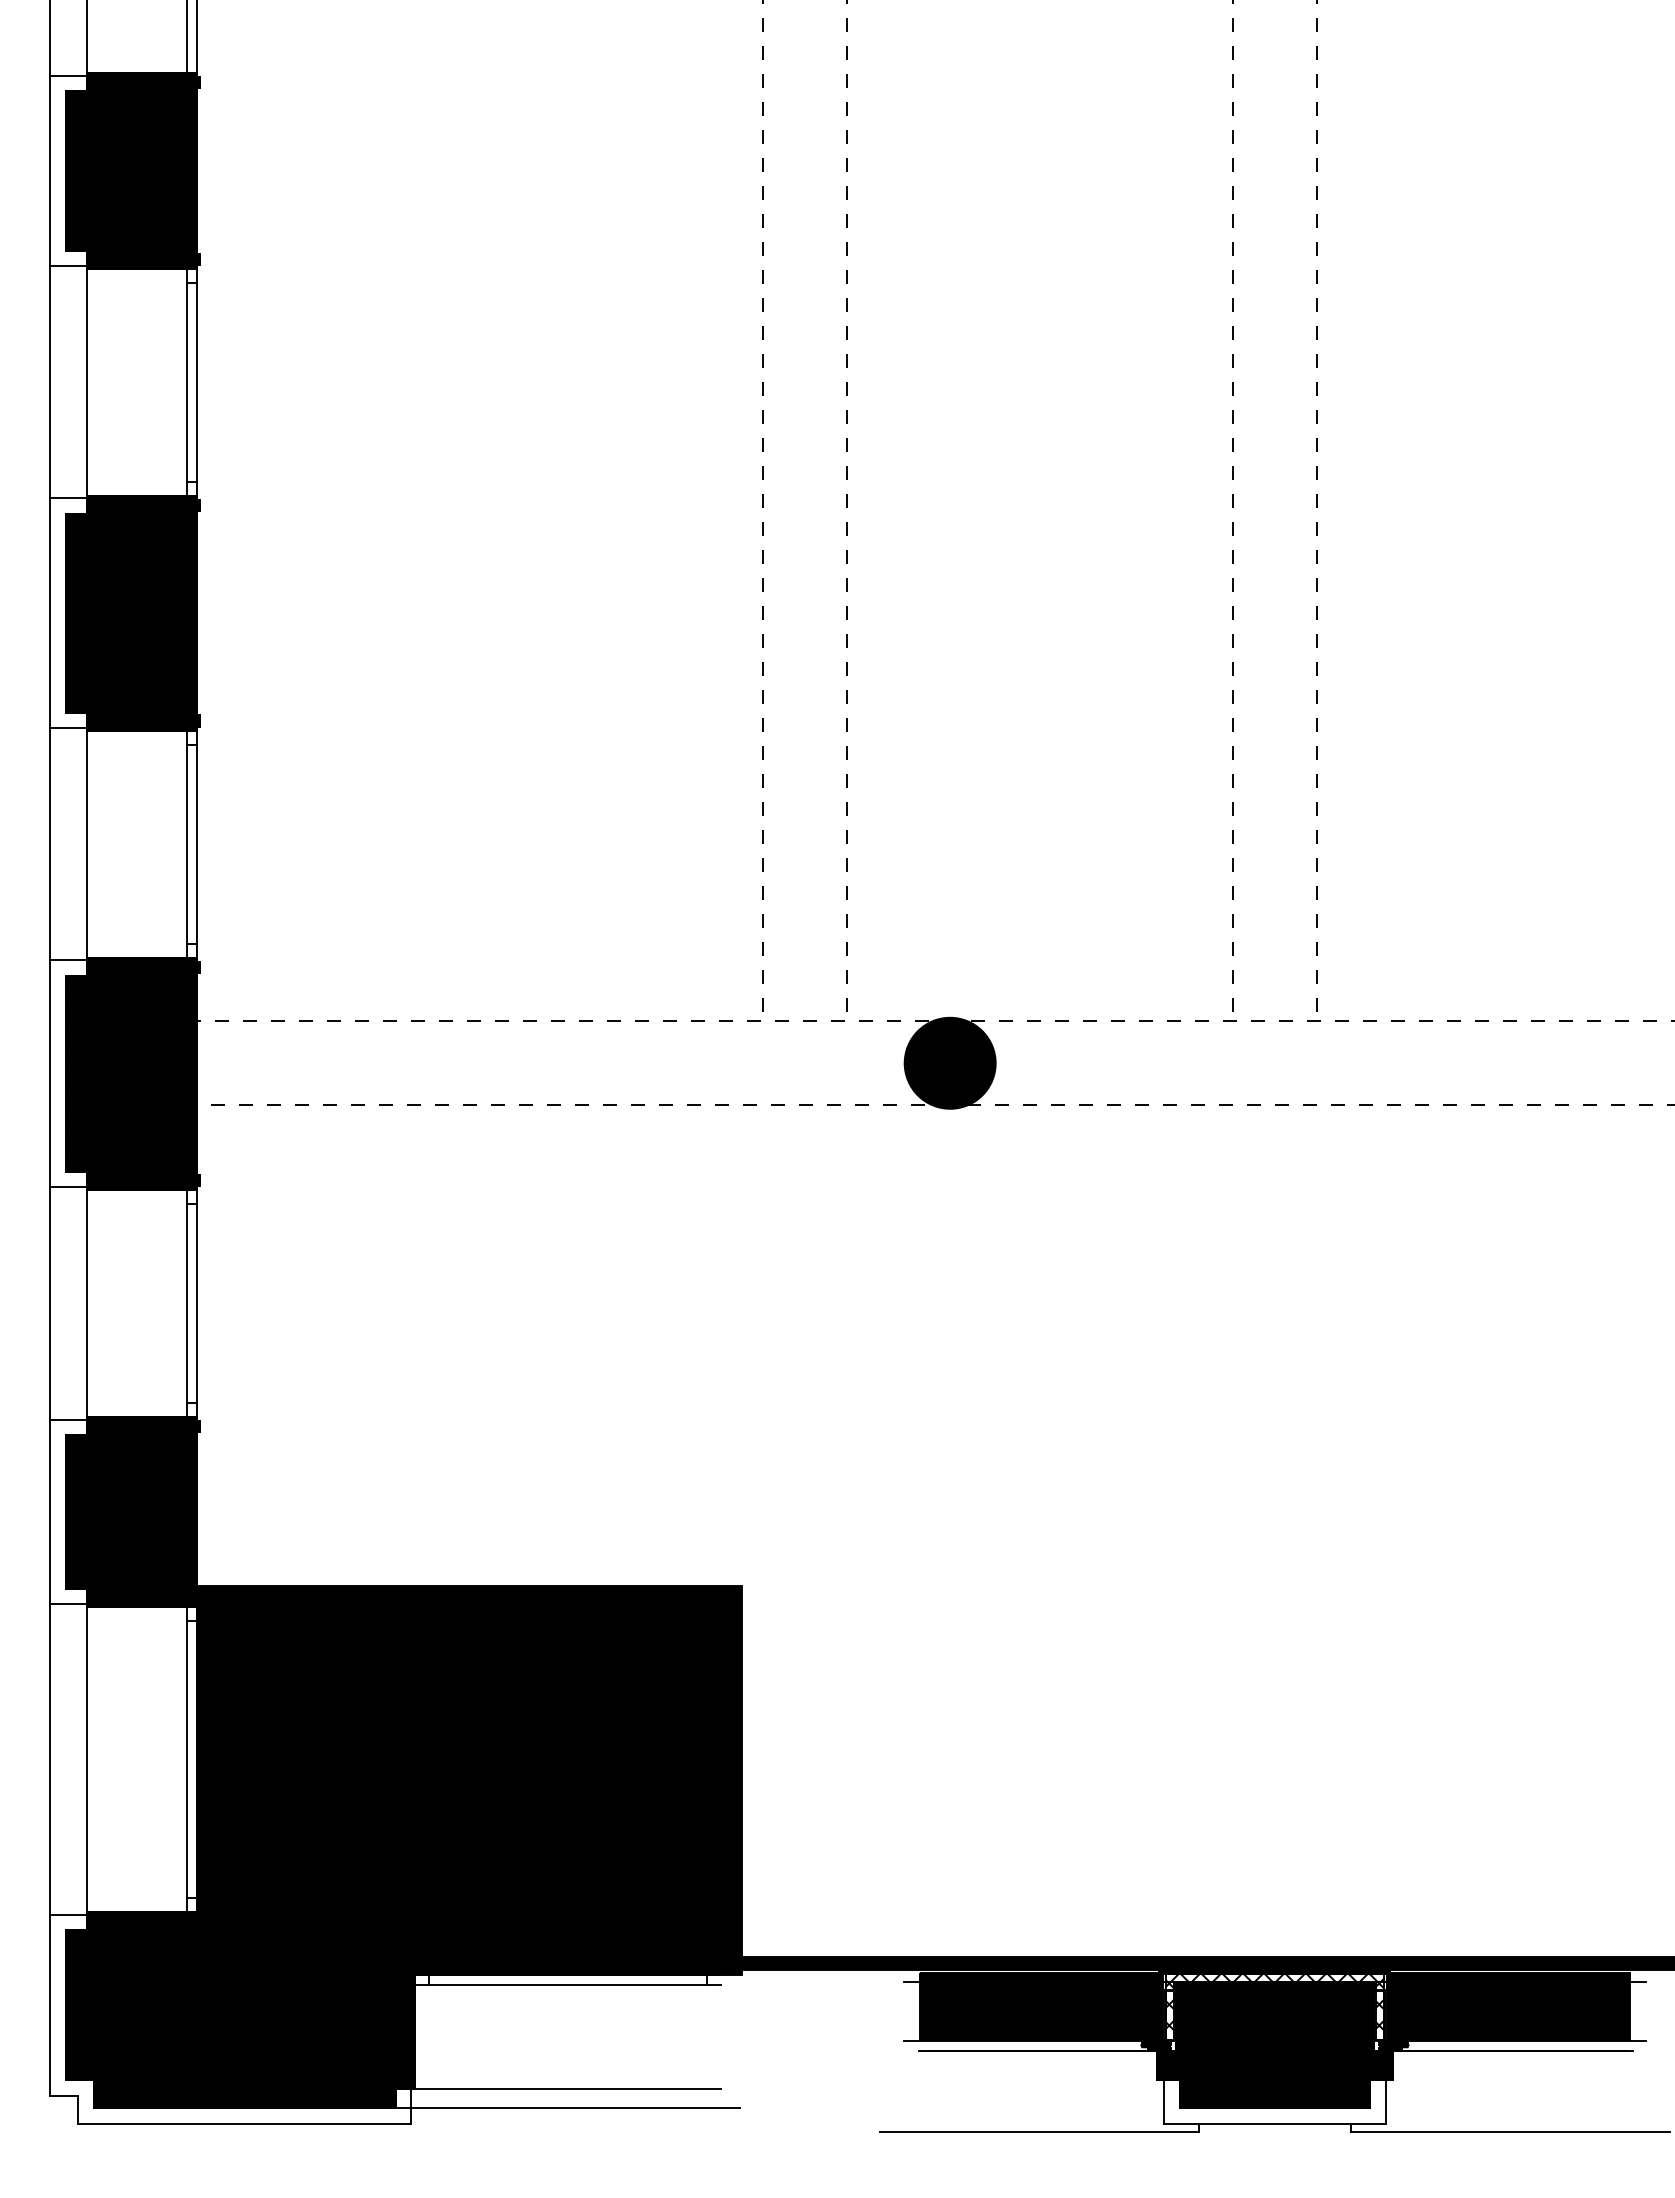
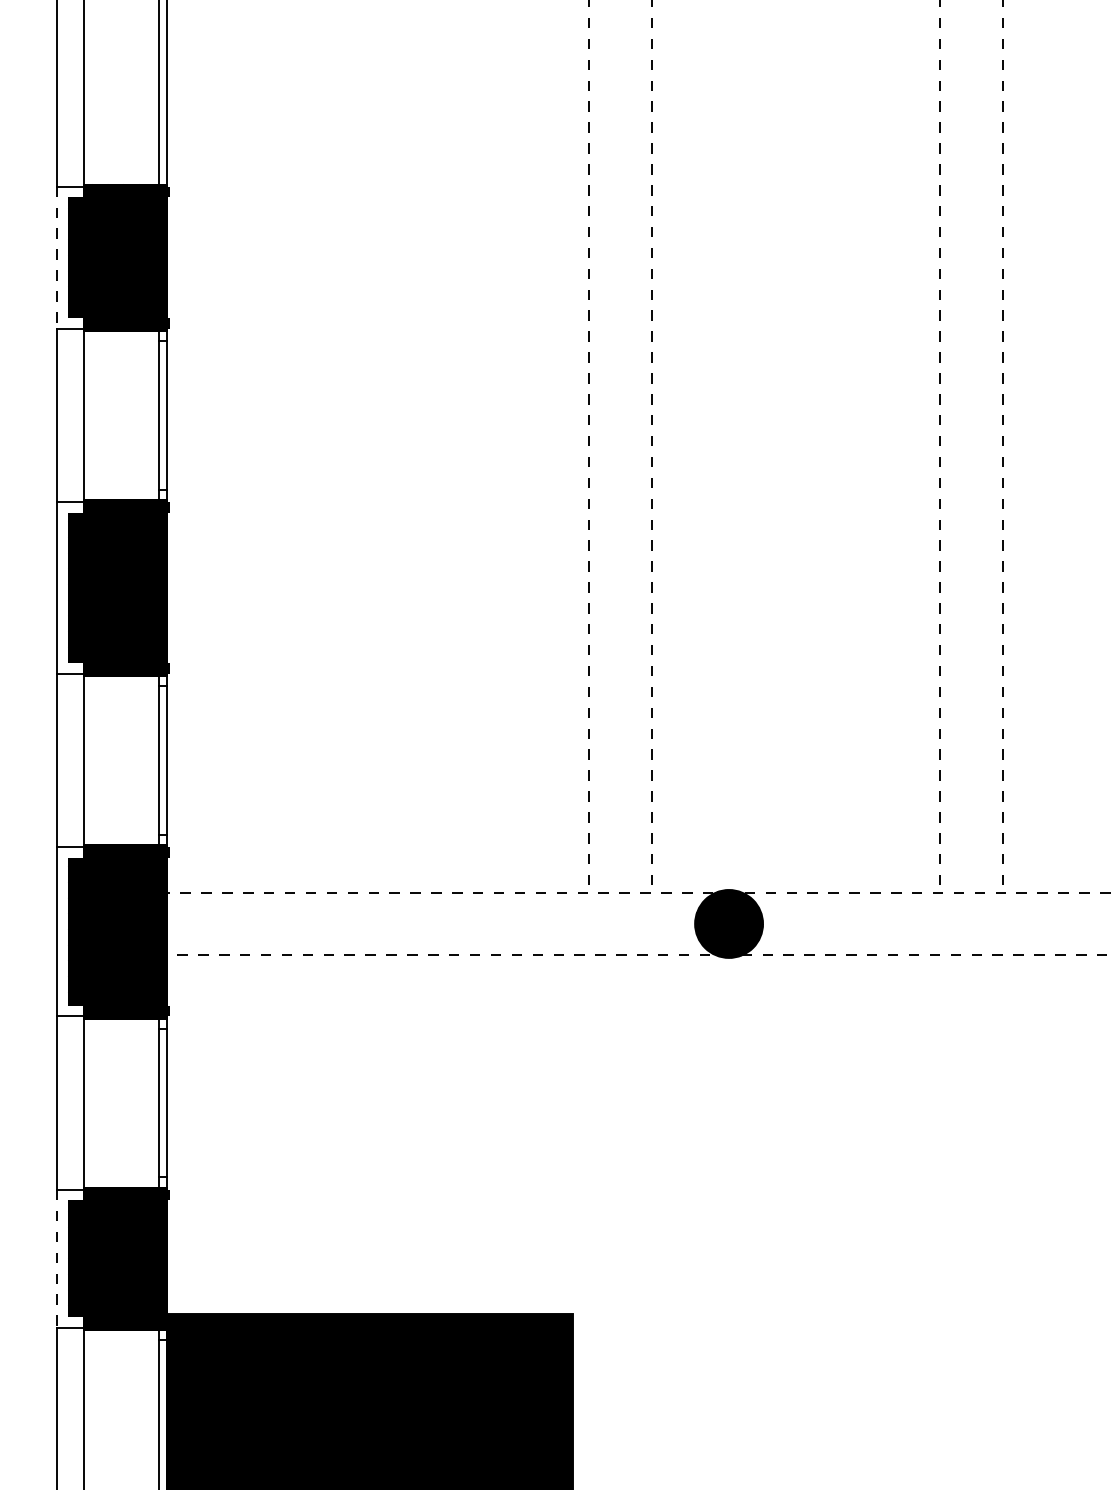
line: (50, 171) -> (57, 258), solid -> dashed
line: (50, 1512) -> (57, 1259), solid -> dashed

